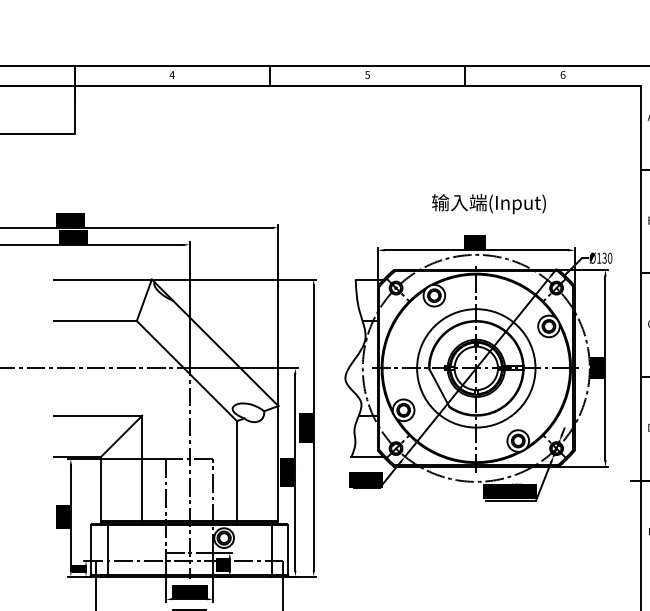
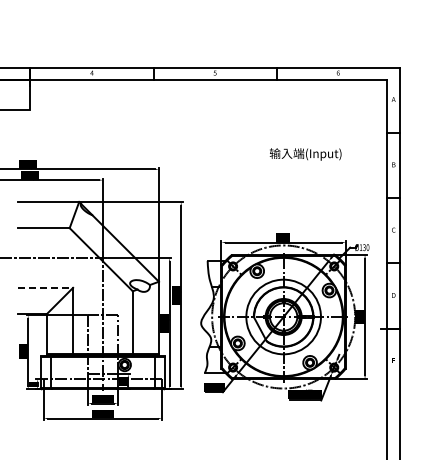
text: (488, 204) -> (305, 154), moved
part: (477, 369) -> (284, 317), moved
line: (98, 415) -> (45, 287), solid -> dashed

